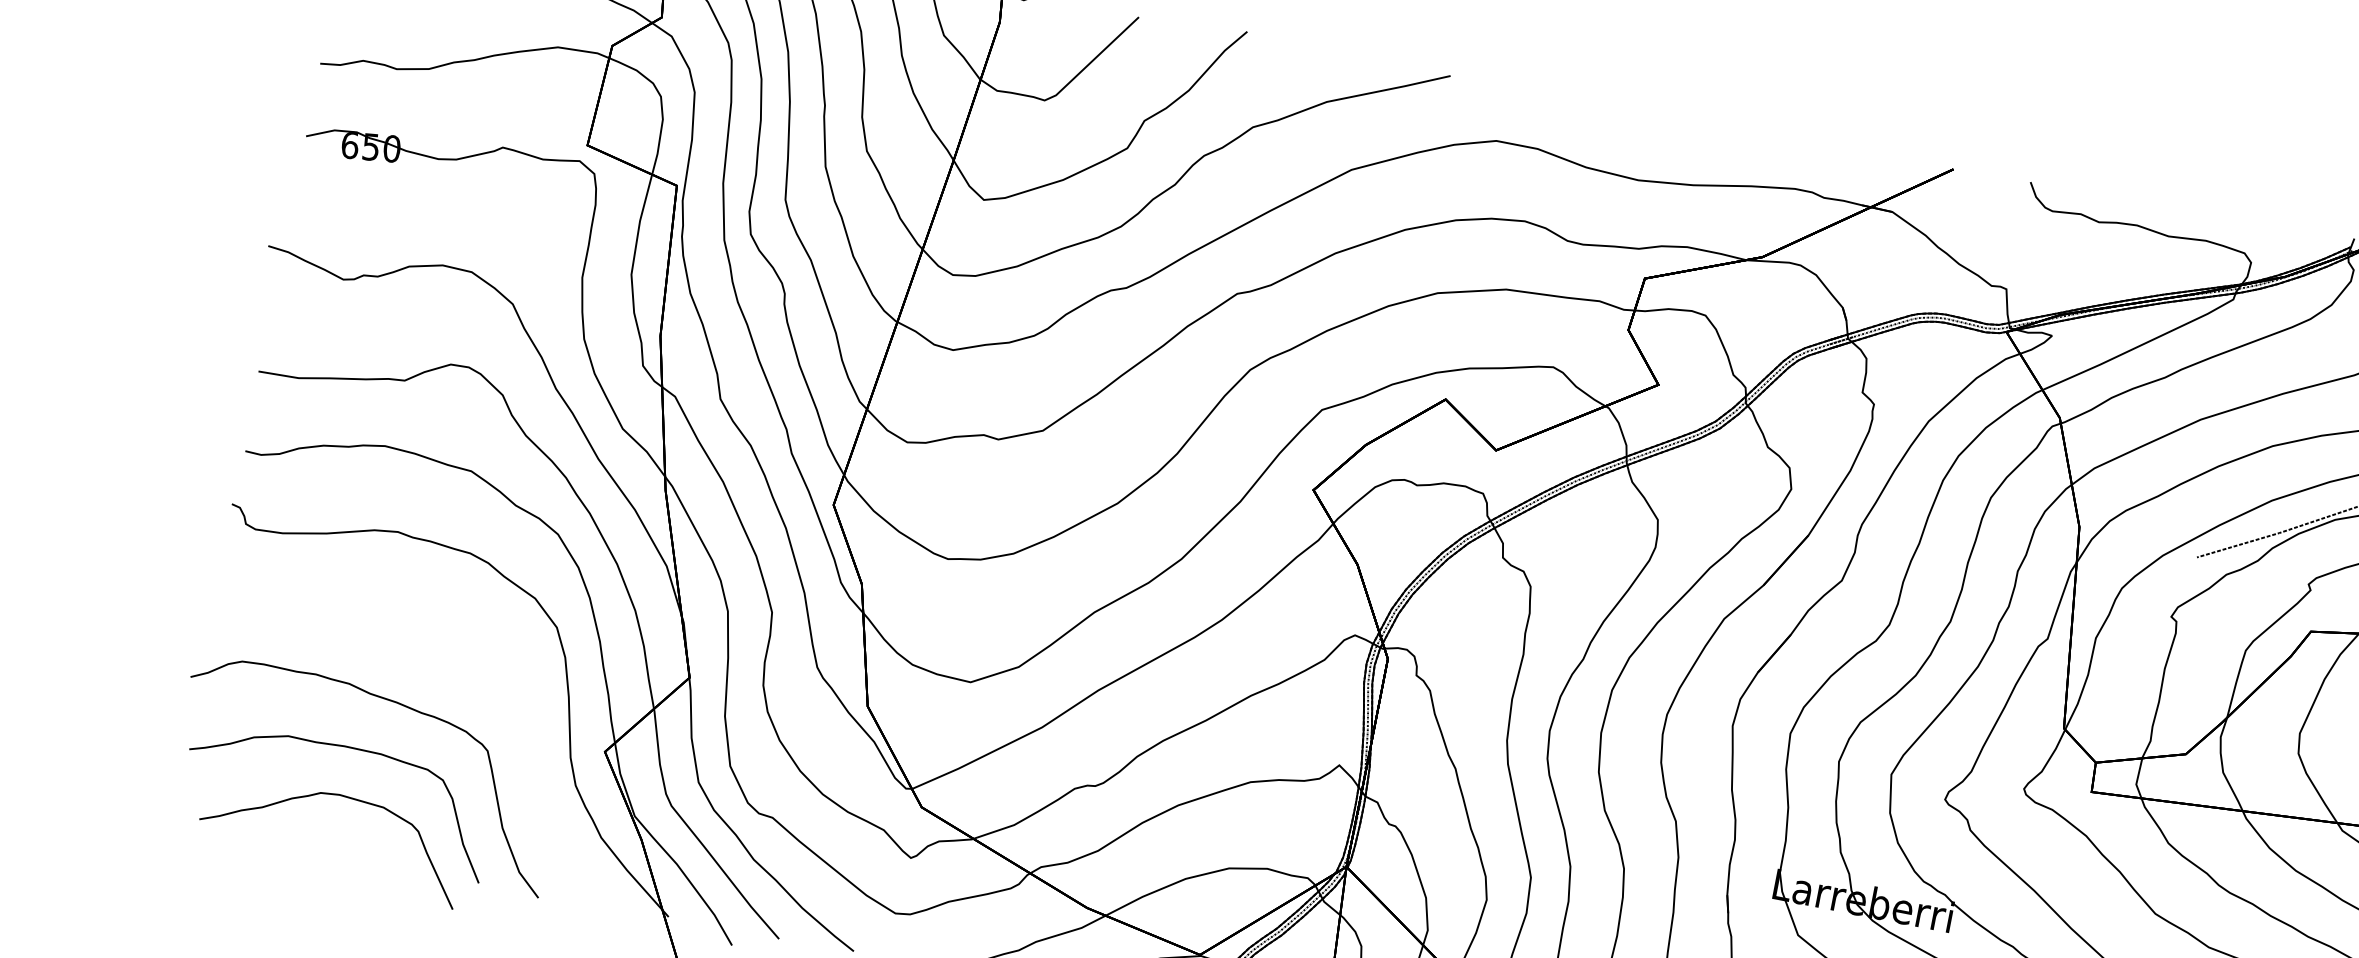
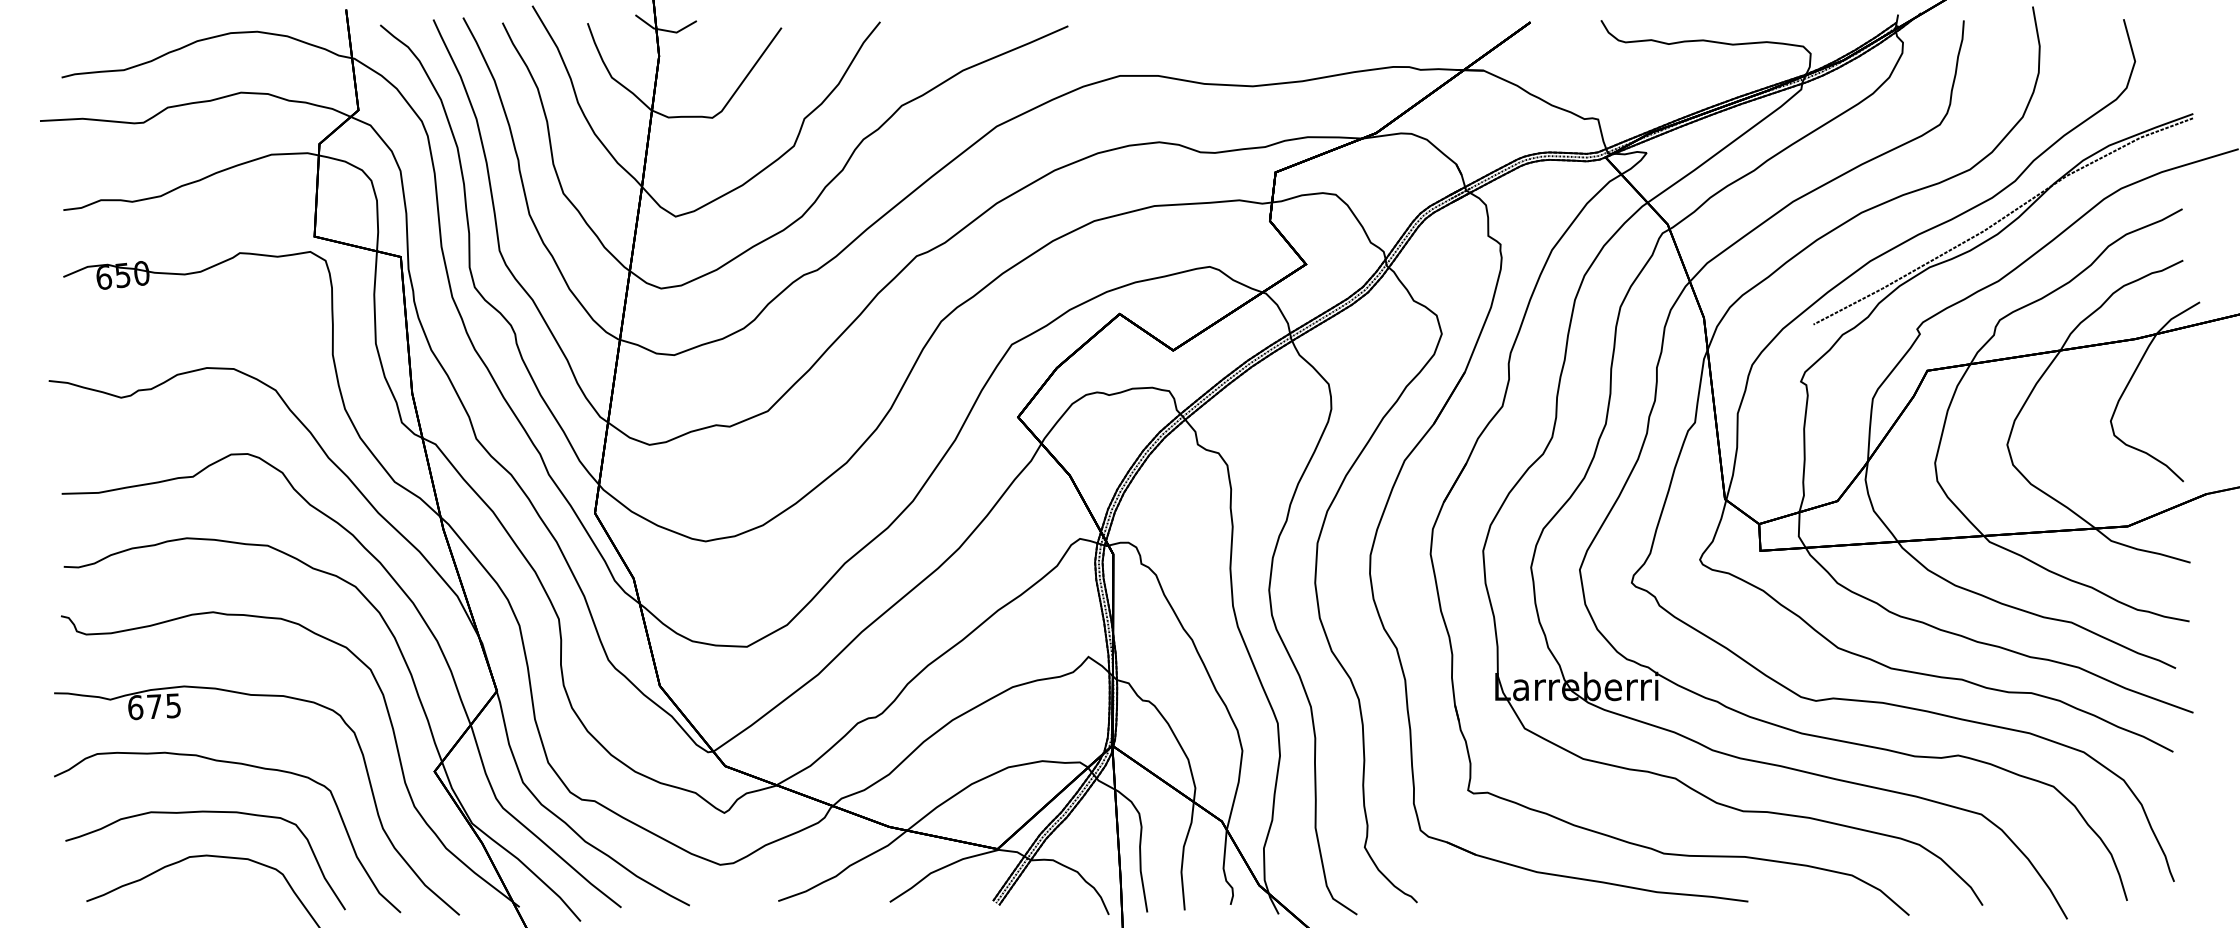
part: (429, 633) -> (258, 696), added

